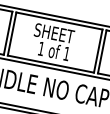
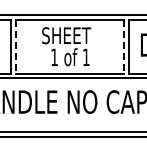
line: (11, 33) -> (15, 46), solid -> dashed
line: (98, 51) -> (123, 46), solid -> dashed

